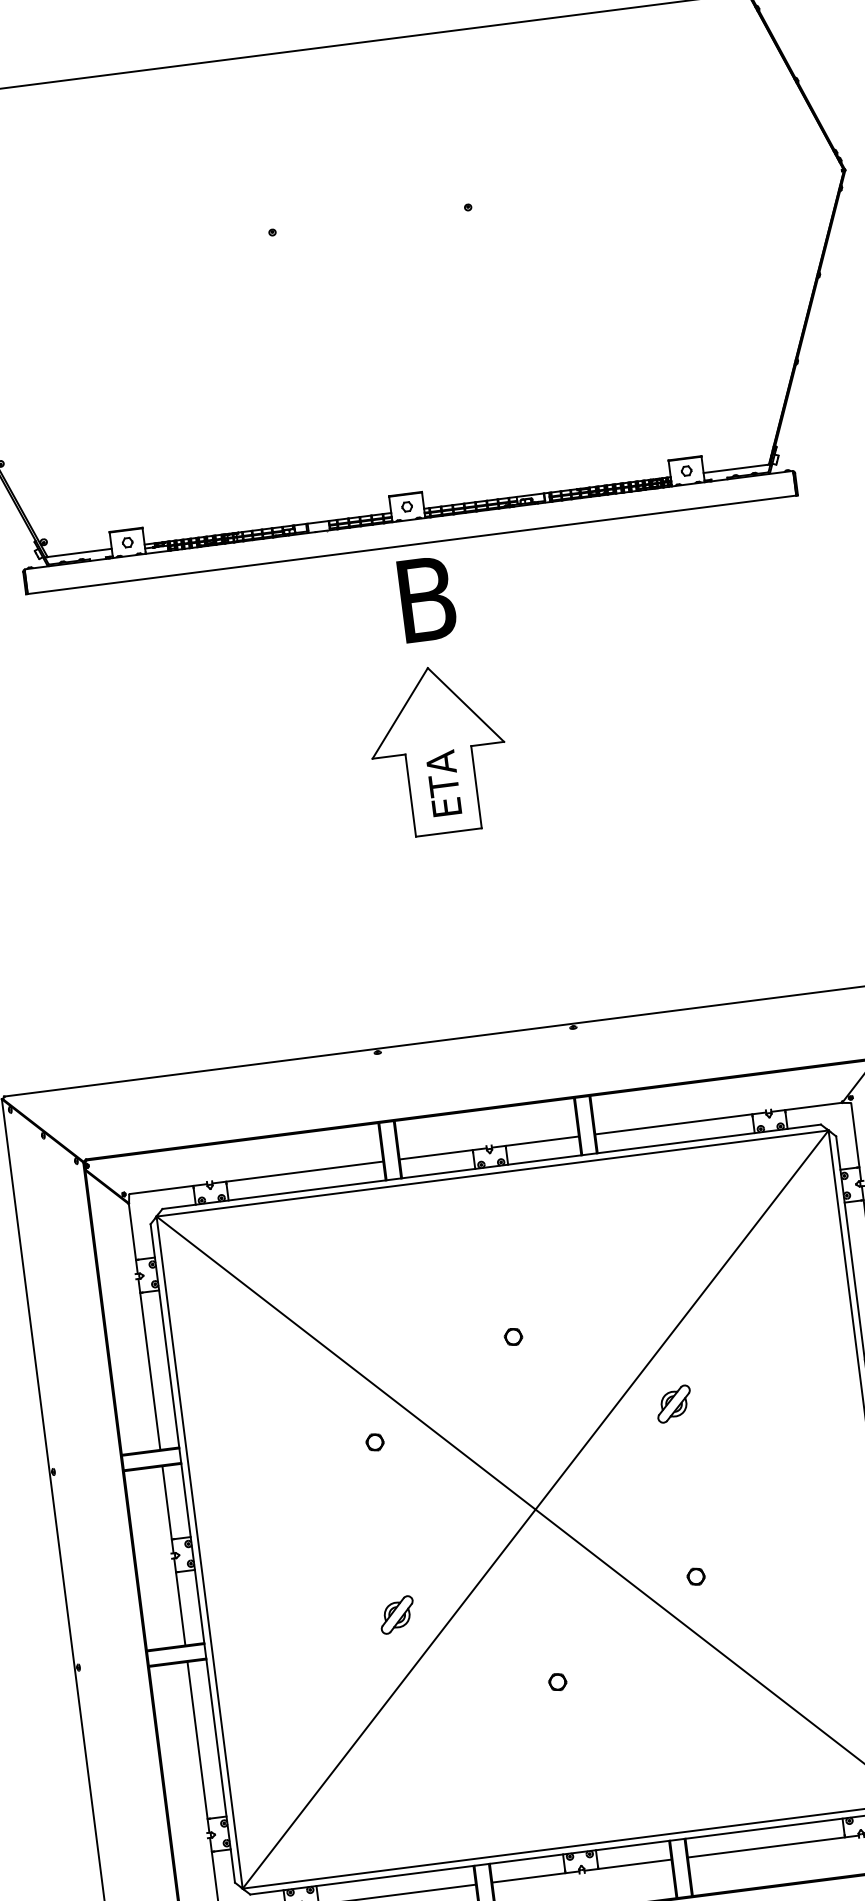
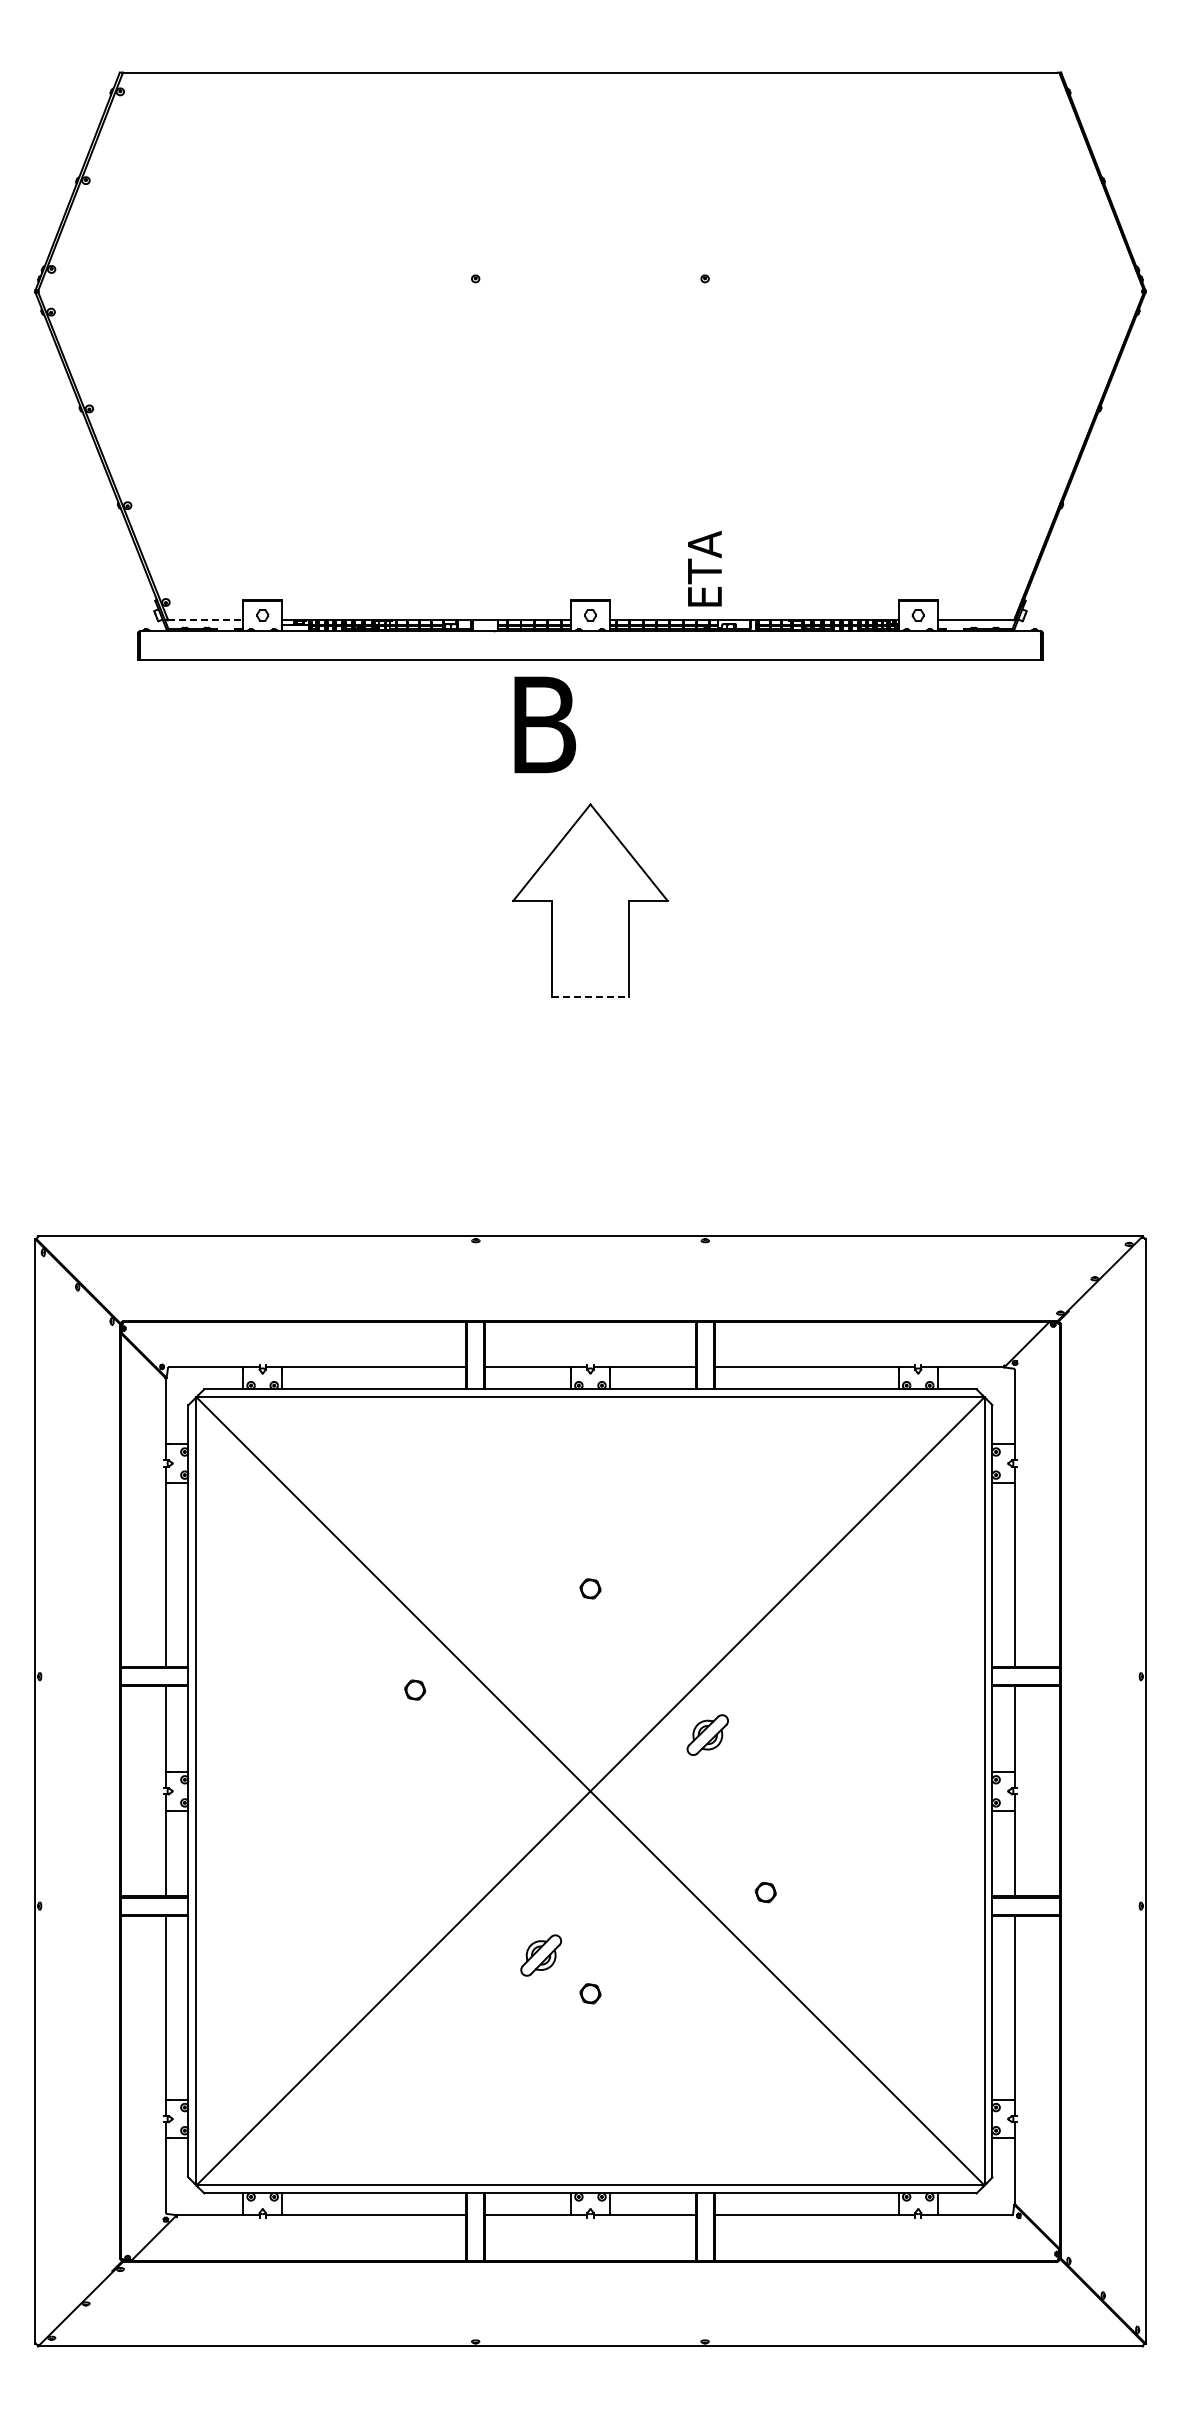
line: (79, 553) -> (205, 620), solid -> dashed
text: (426, 598) -> (544, 724), moved
text: (443, 783) -> (704, 568), moved
line: (448, 832) -> (590, 997), solid -> dashed
part: (673, 1403) -> (707, 1734), moved
part: (396, 1615) -> (540, 1955), moved

